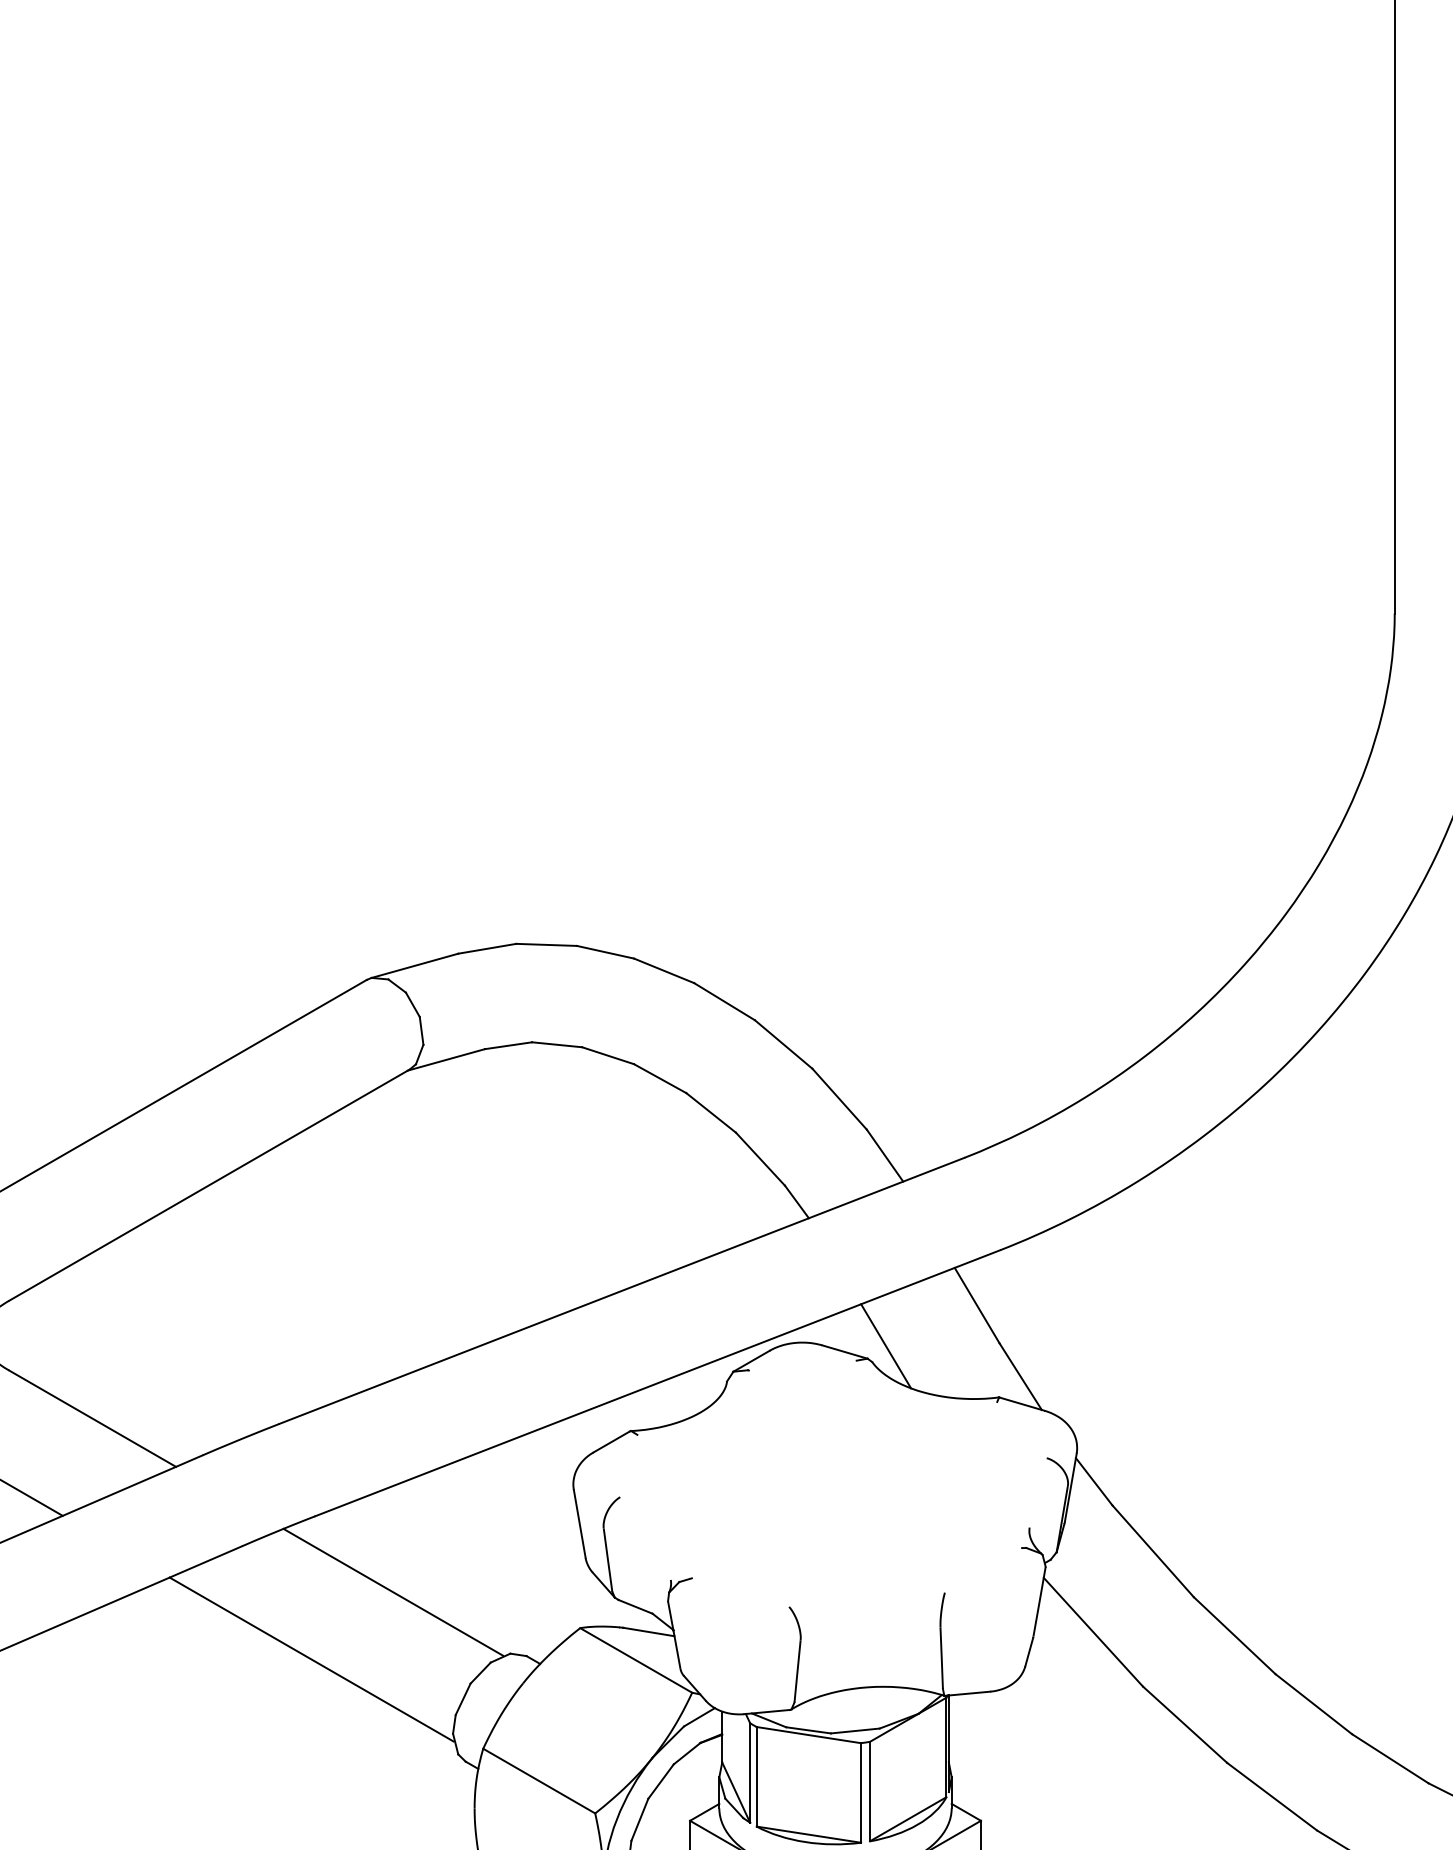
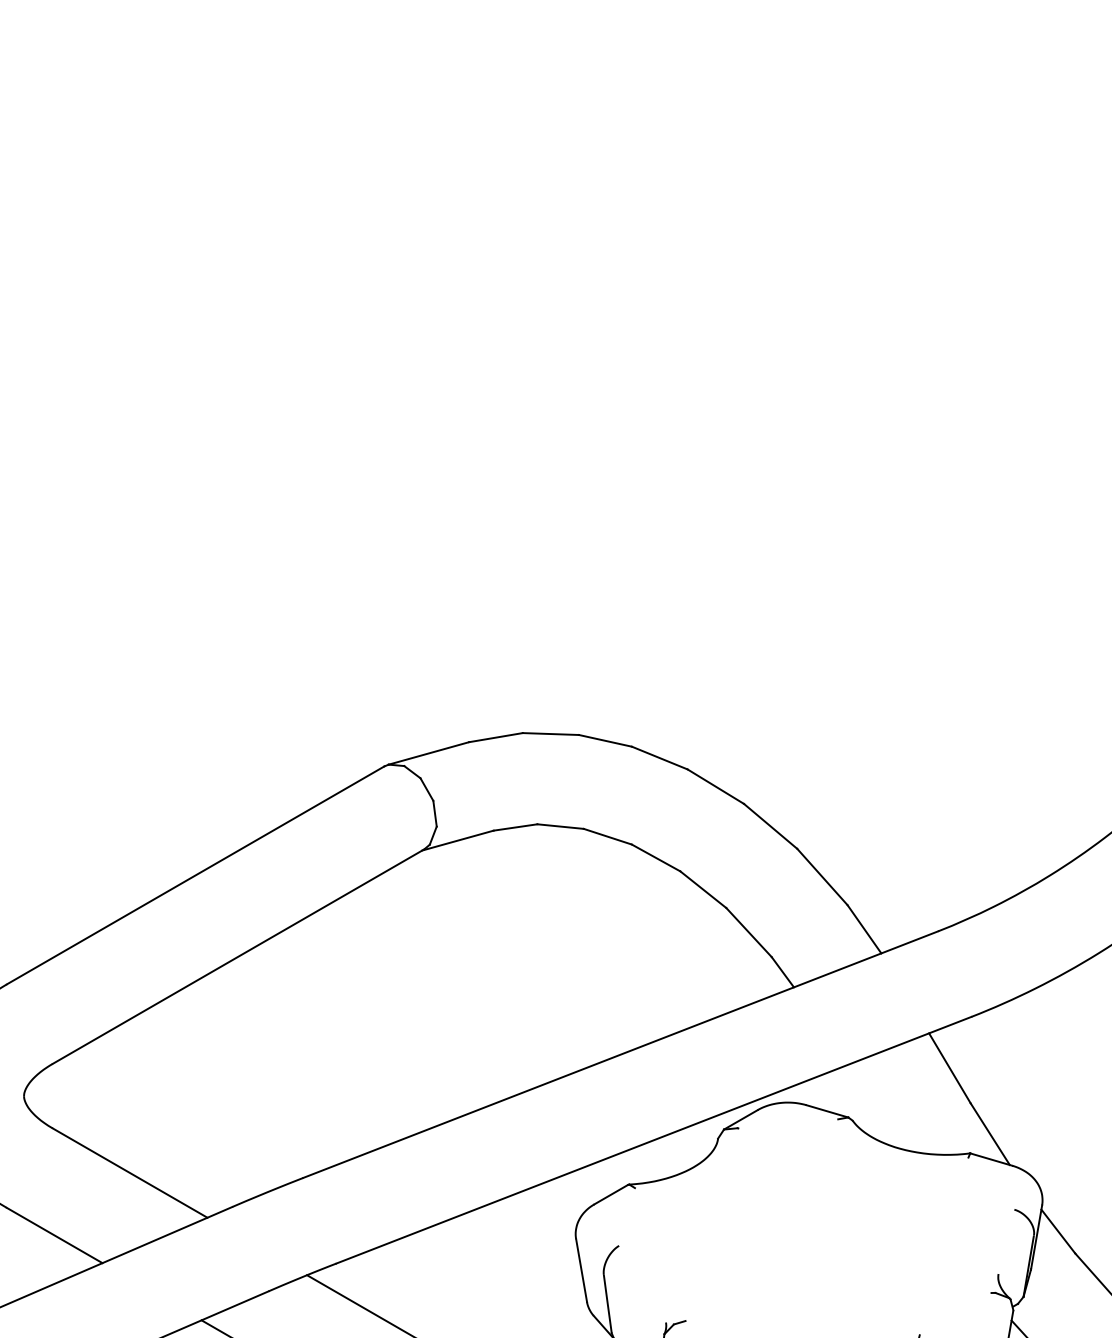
line: (886, 1346) -> (865, 1106), removed

